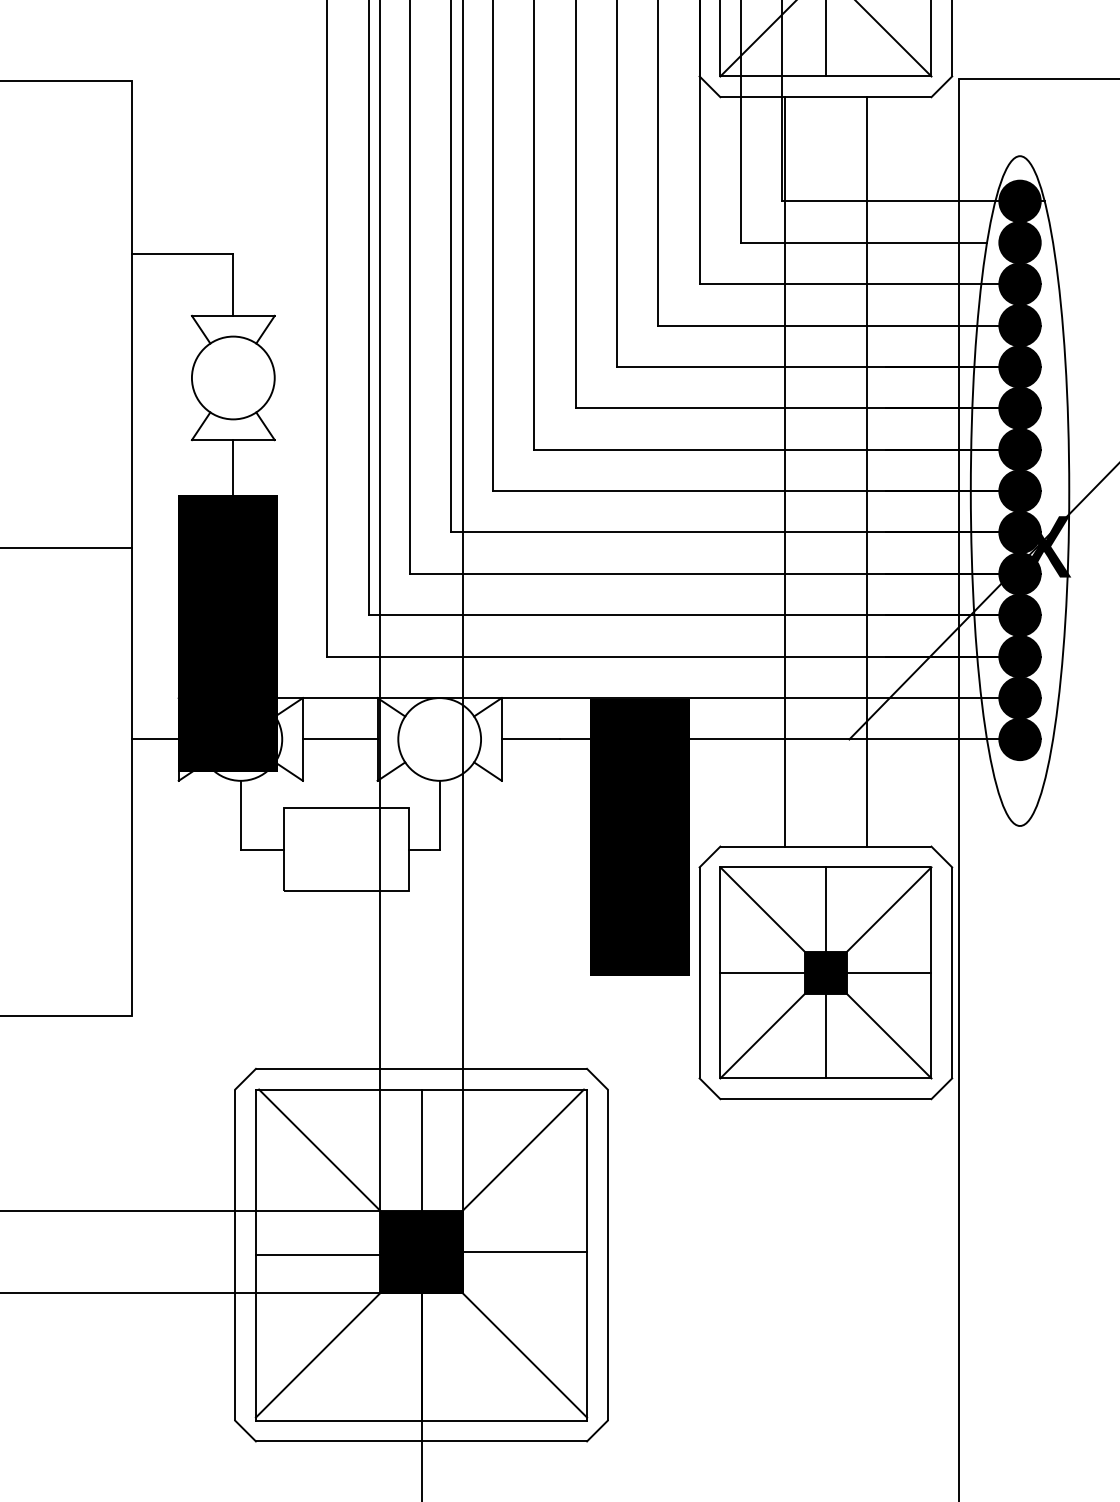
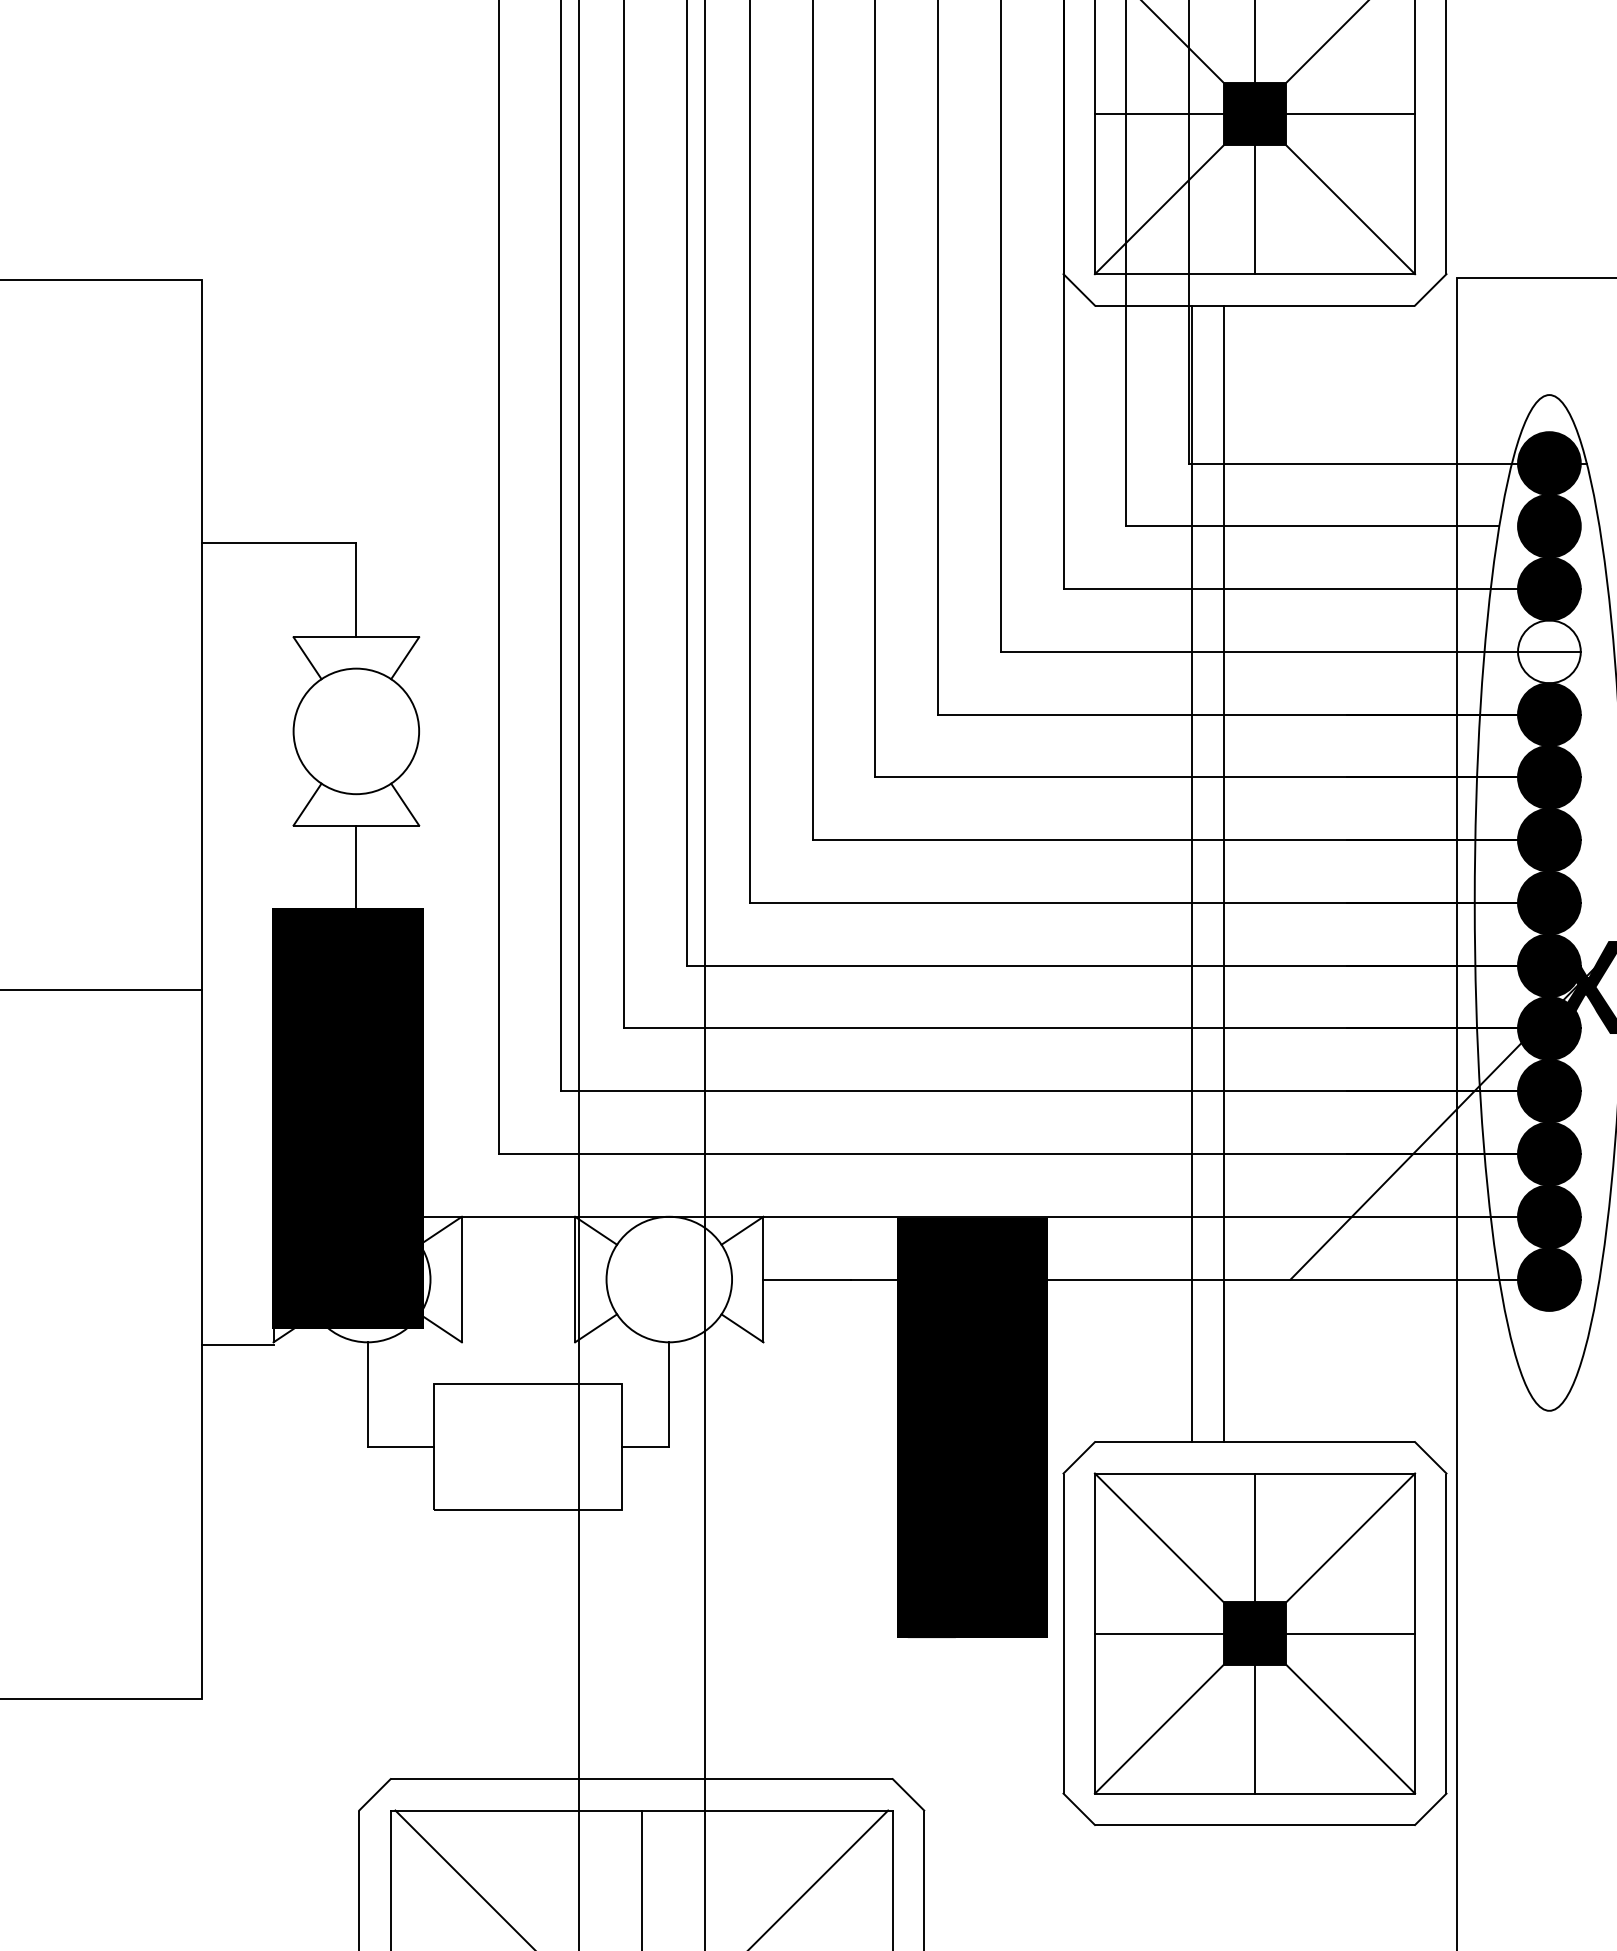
fill: (1019, 325) -> (1548, 651), removed
line: (867, 471) -> (1224, 873), moved
line: (154, 739) -> (236, 1344), moved
line: (339, 739) -> (517, 1279), removed

